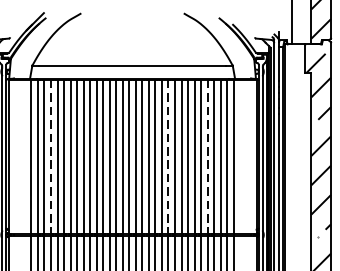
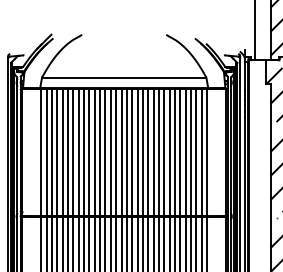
line: (51, 158) -> (57, 153), dashed -> solid
line: (168, 158) -> (153, 153), dashed -> solid
line: (207, 158) -> (185, 153), dashed -> solid

